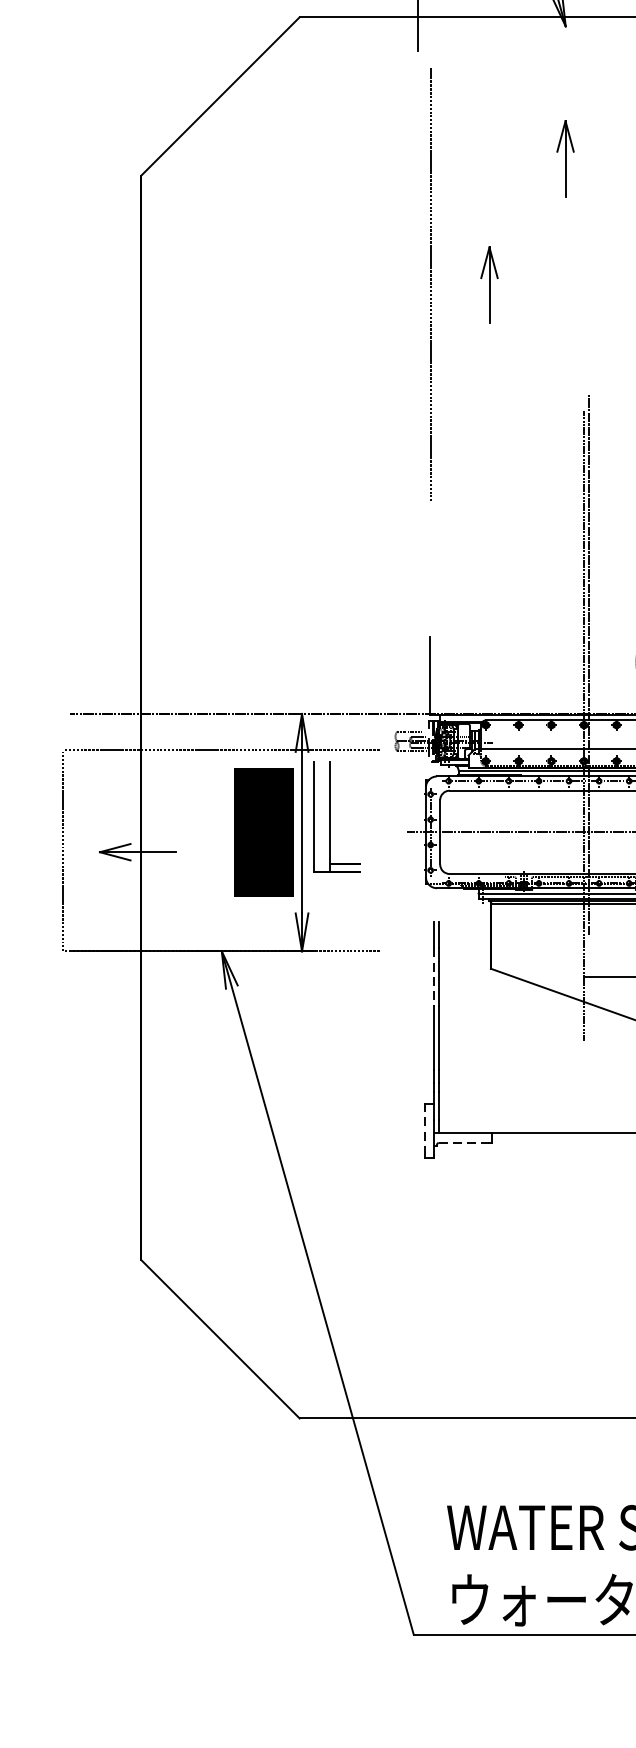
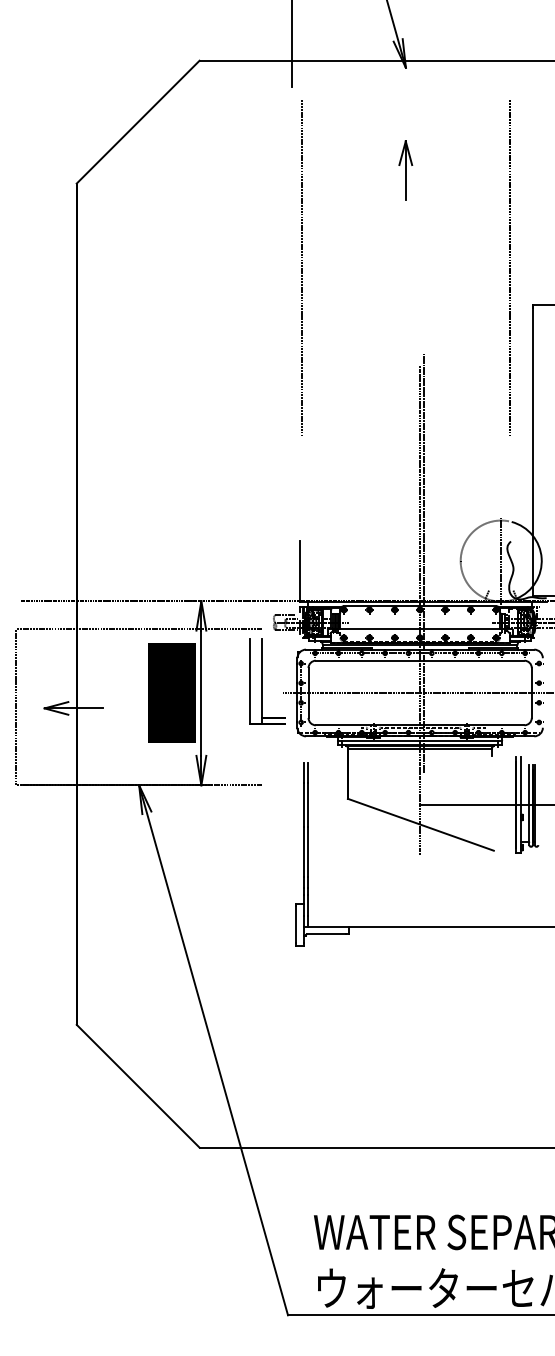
part: (489, 285) -> (346, 268), removed
part: (337, 817) -> (267, 681), moved
line: (433, 977) -> (303, 805), dashed -> solid
line: (424, 1130) -> (296, 924), dashed -> solid
line: (464, 1142) -> (327, 933), dashed -> solid

